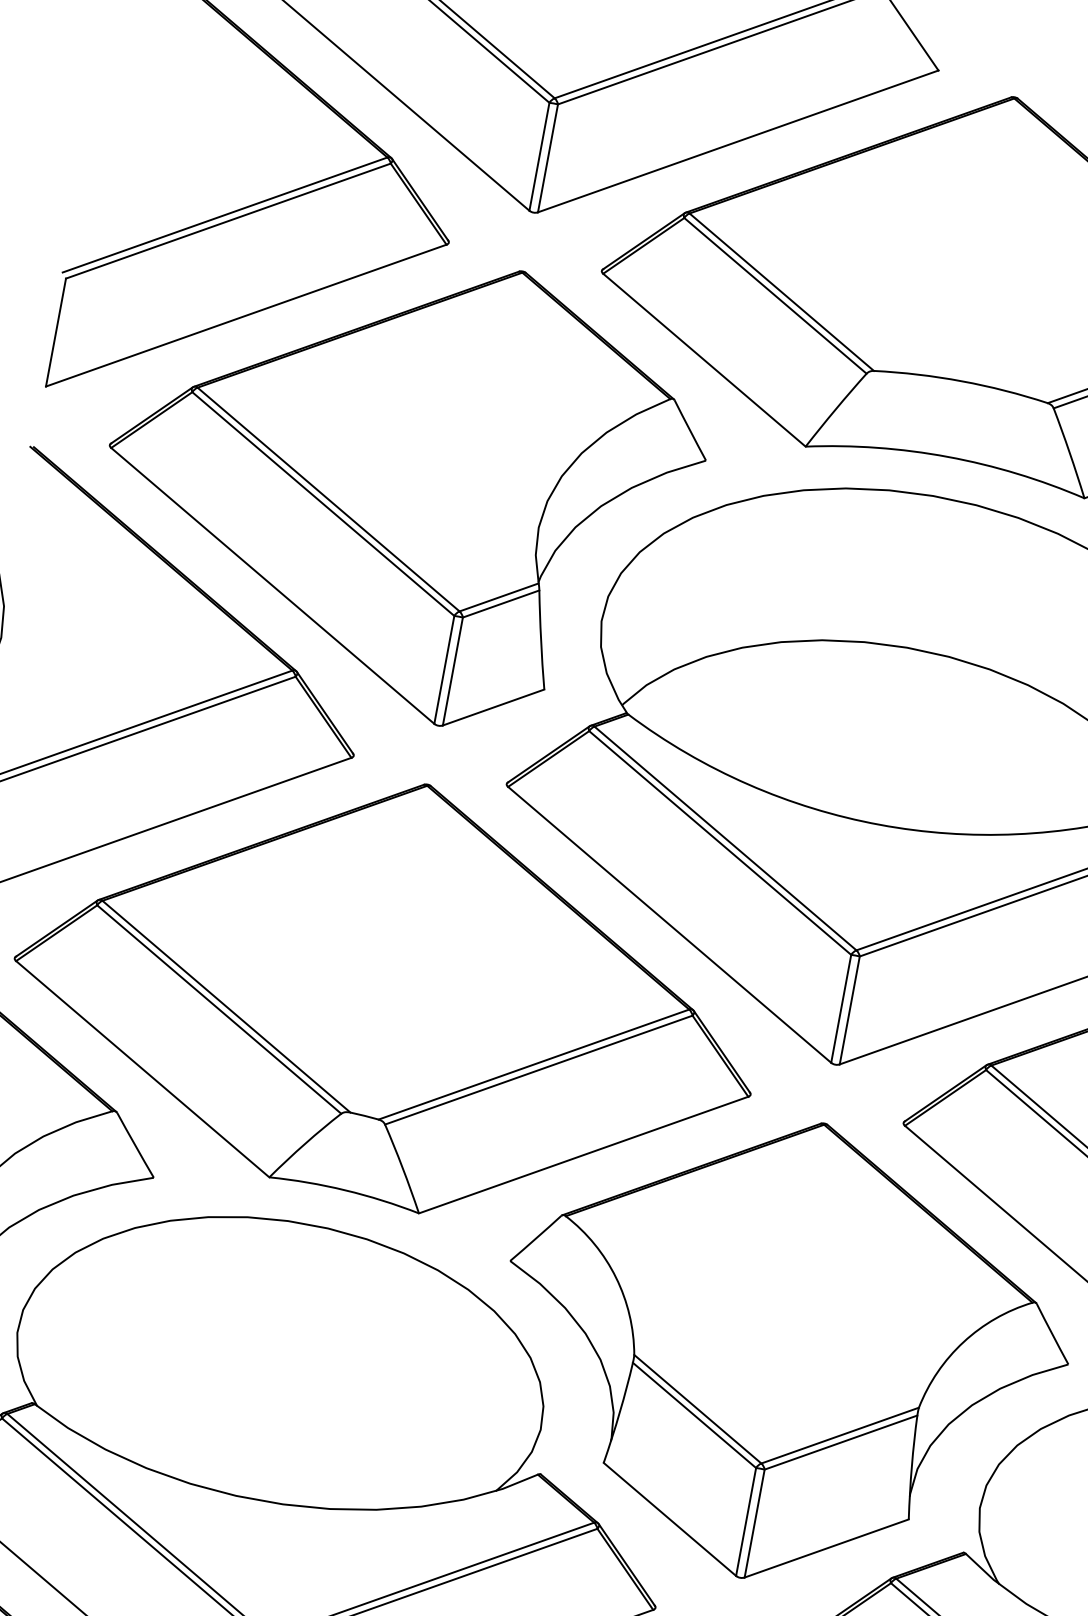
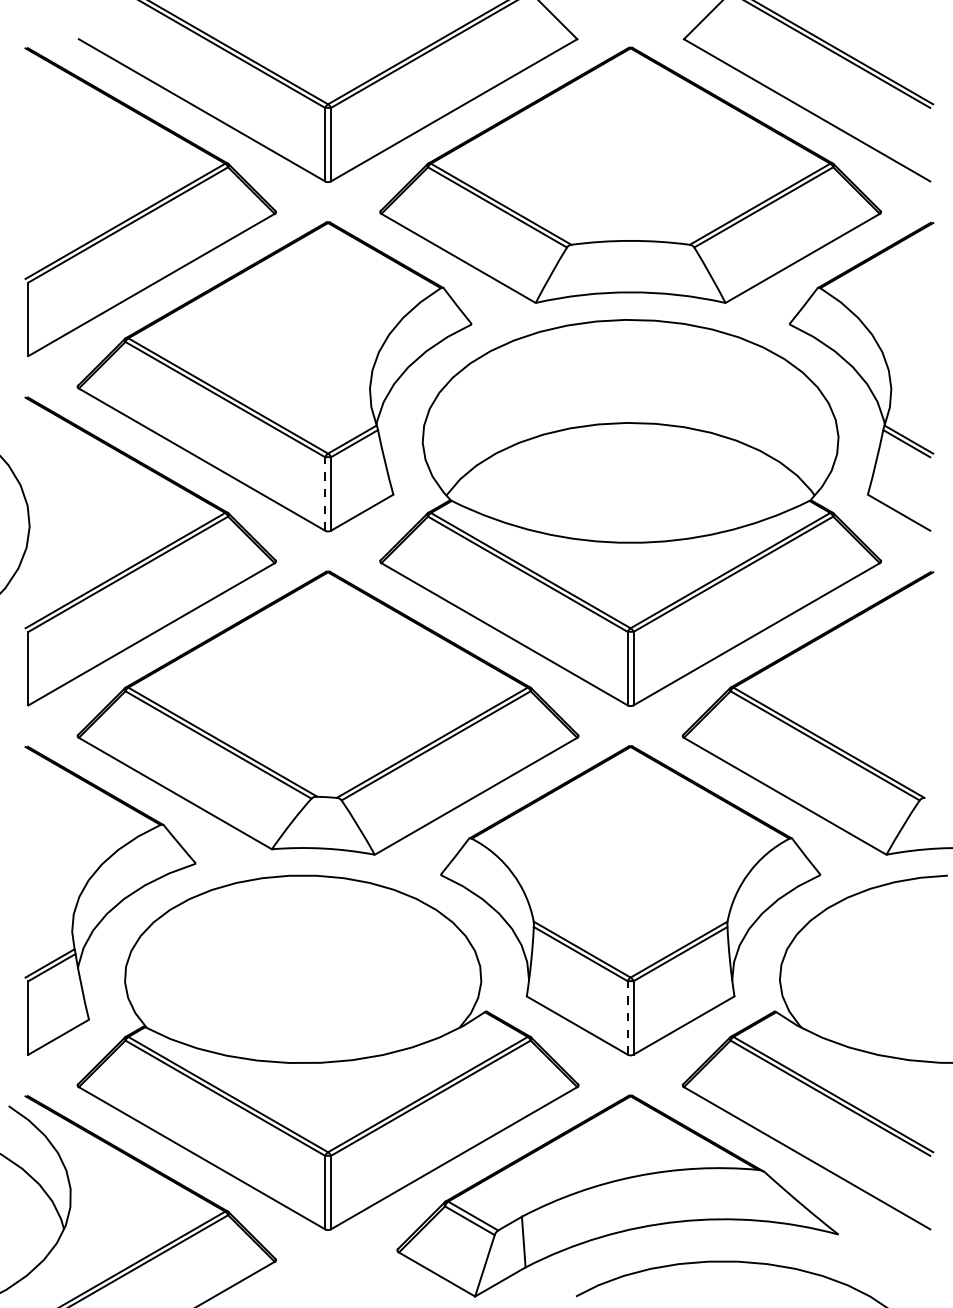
line: (444, 669) -> (325, 493), solid -> dashed
line: (745, 1521) -> (627, 1017), solid -> dashed

